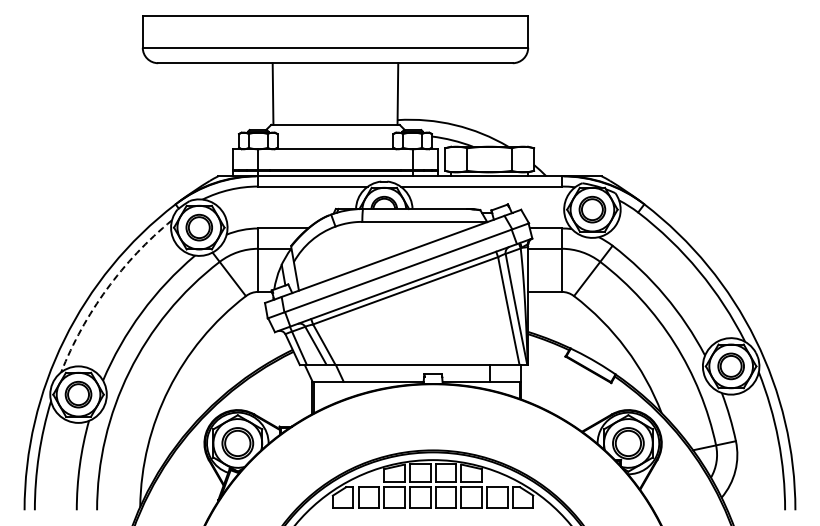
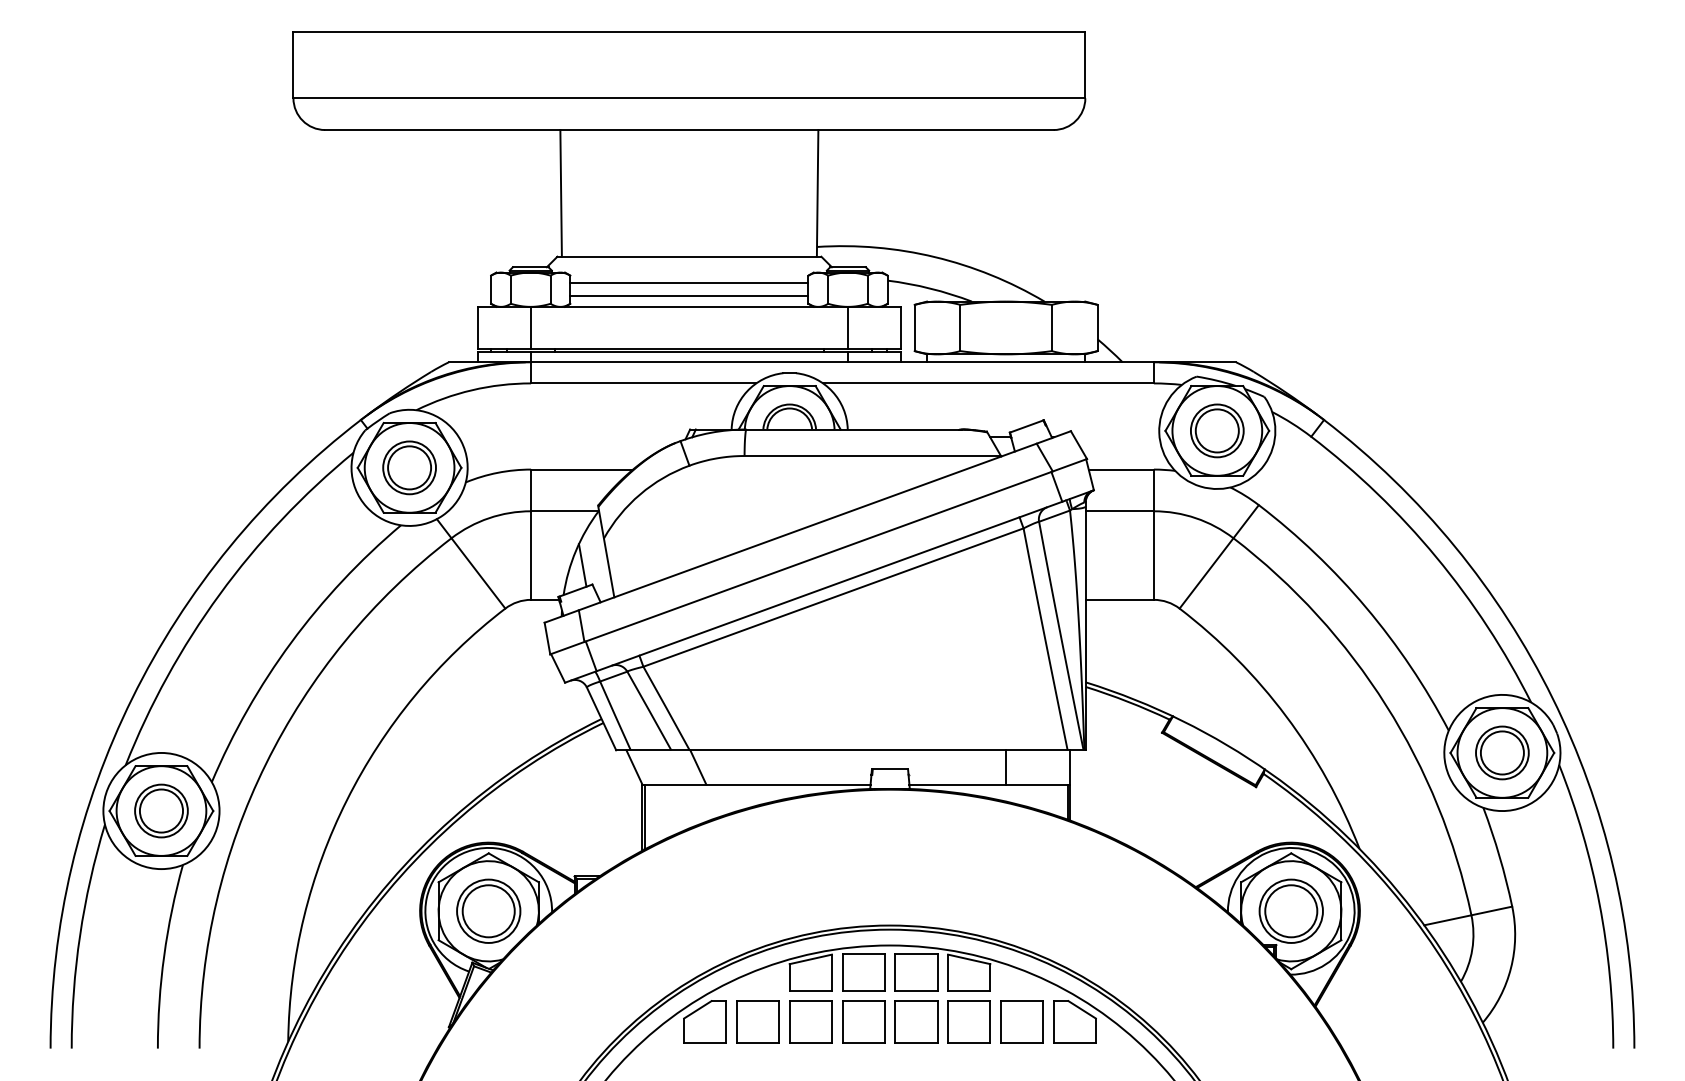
line: (335, 137) -> (689, 282), added
line: (335, 144) -> (689, 297), added
arc: (106, 289) -> (218, 594), dashed -> solid

